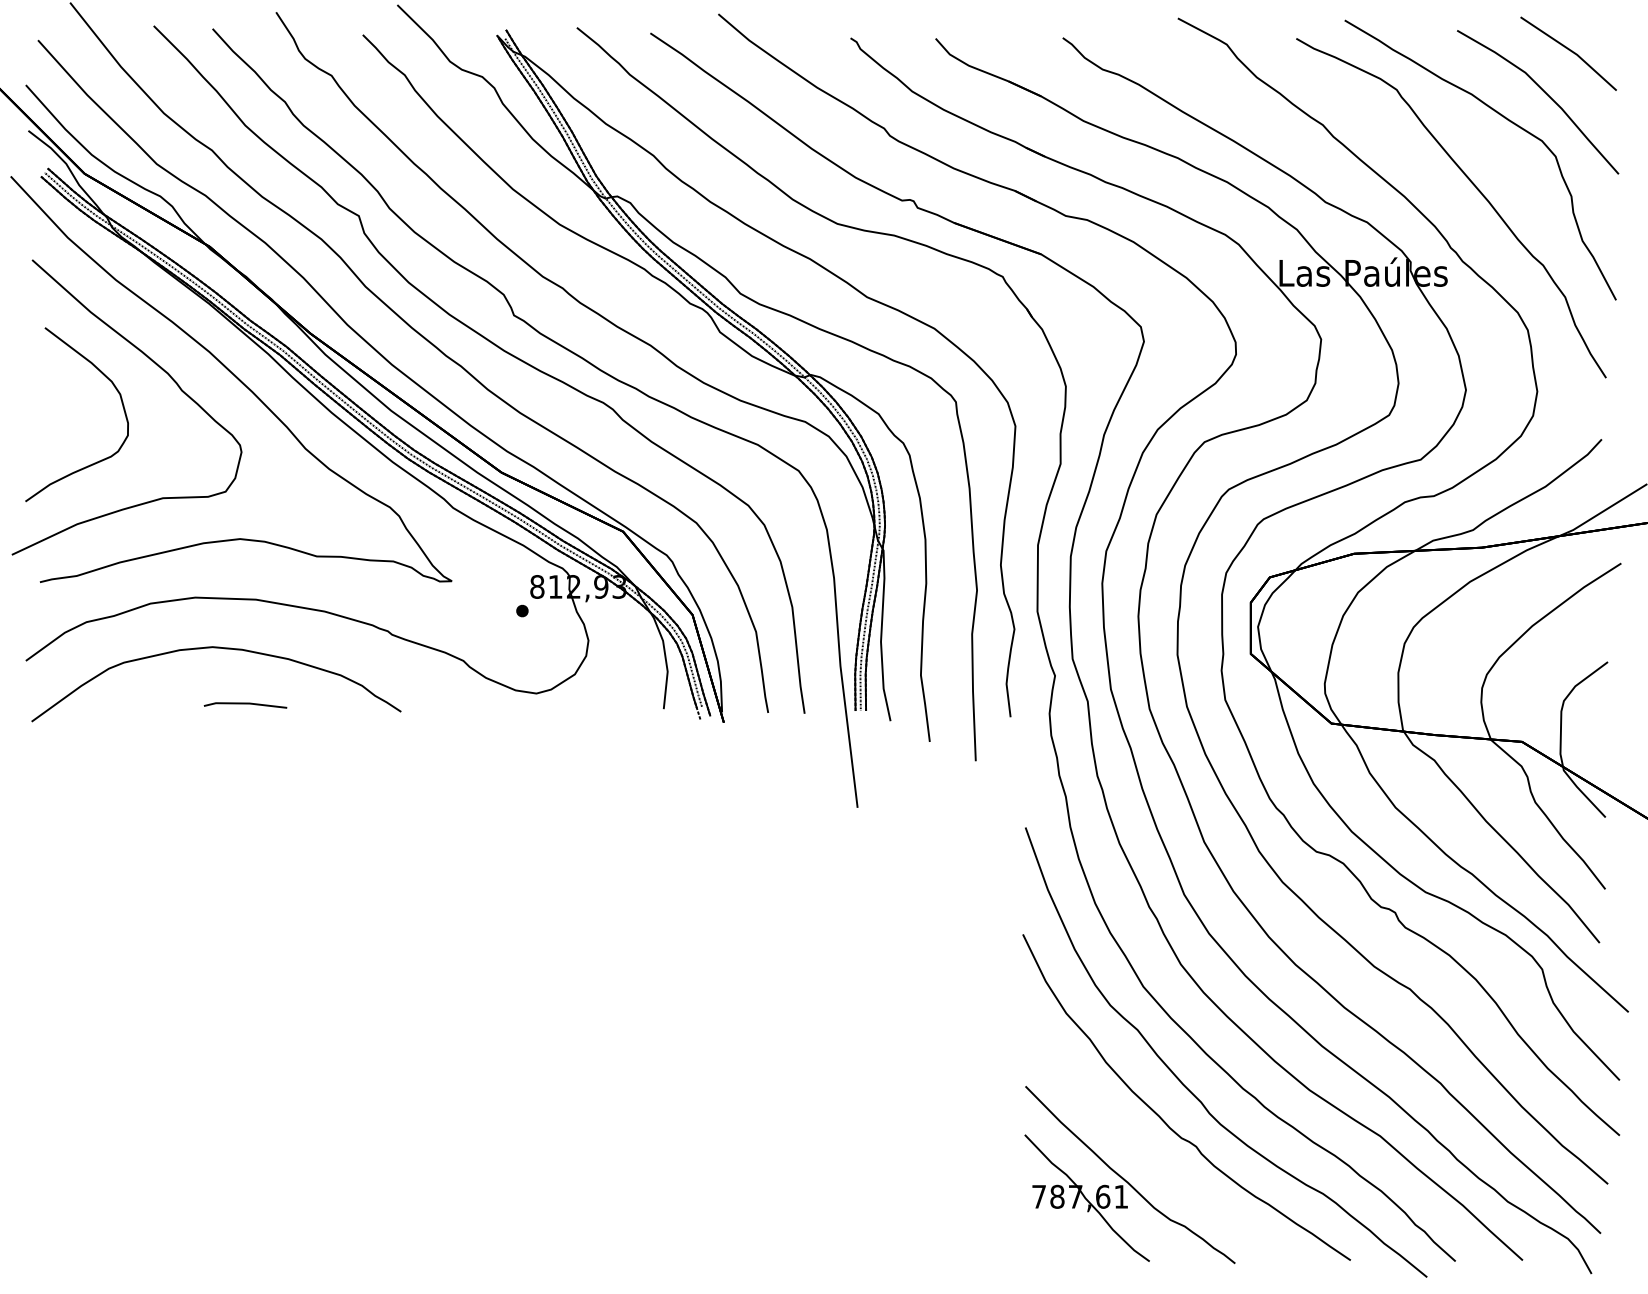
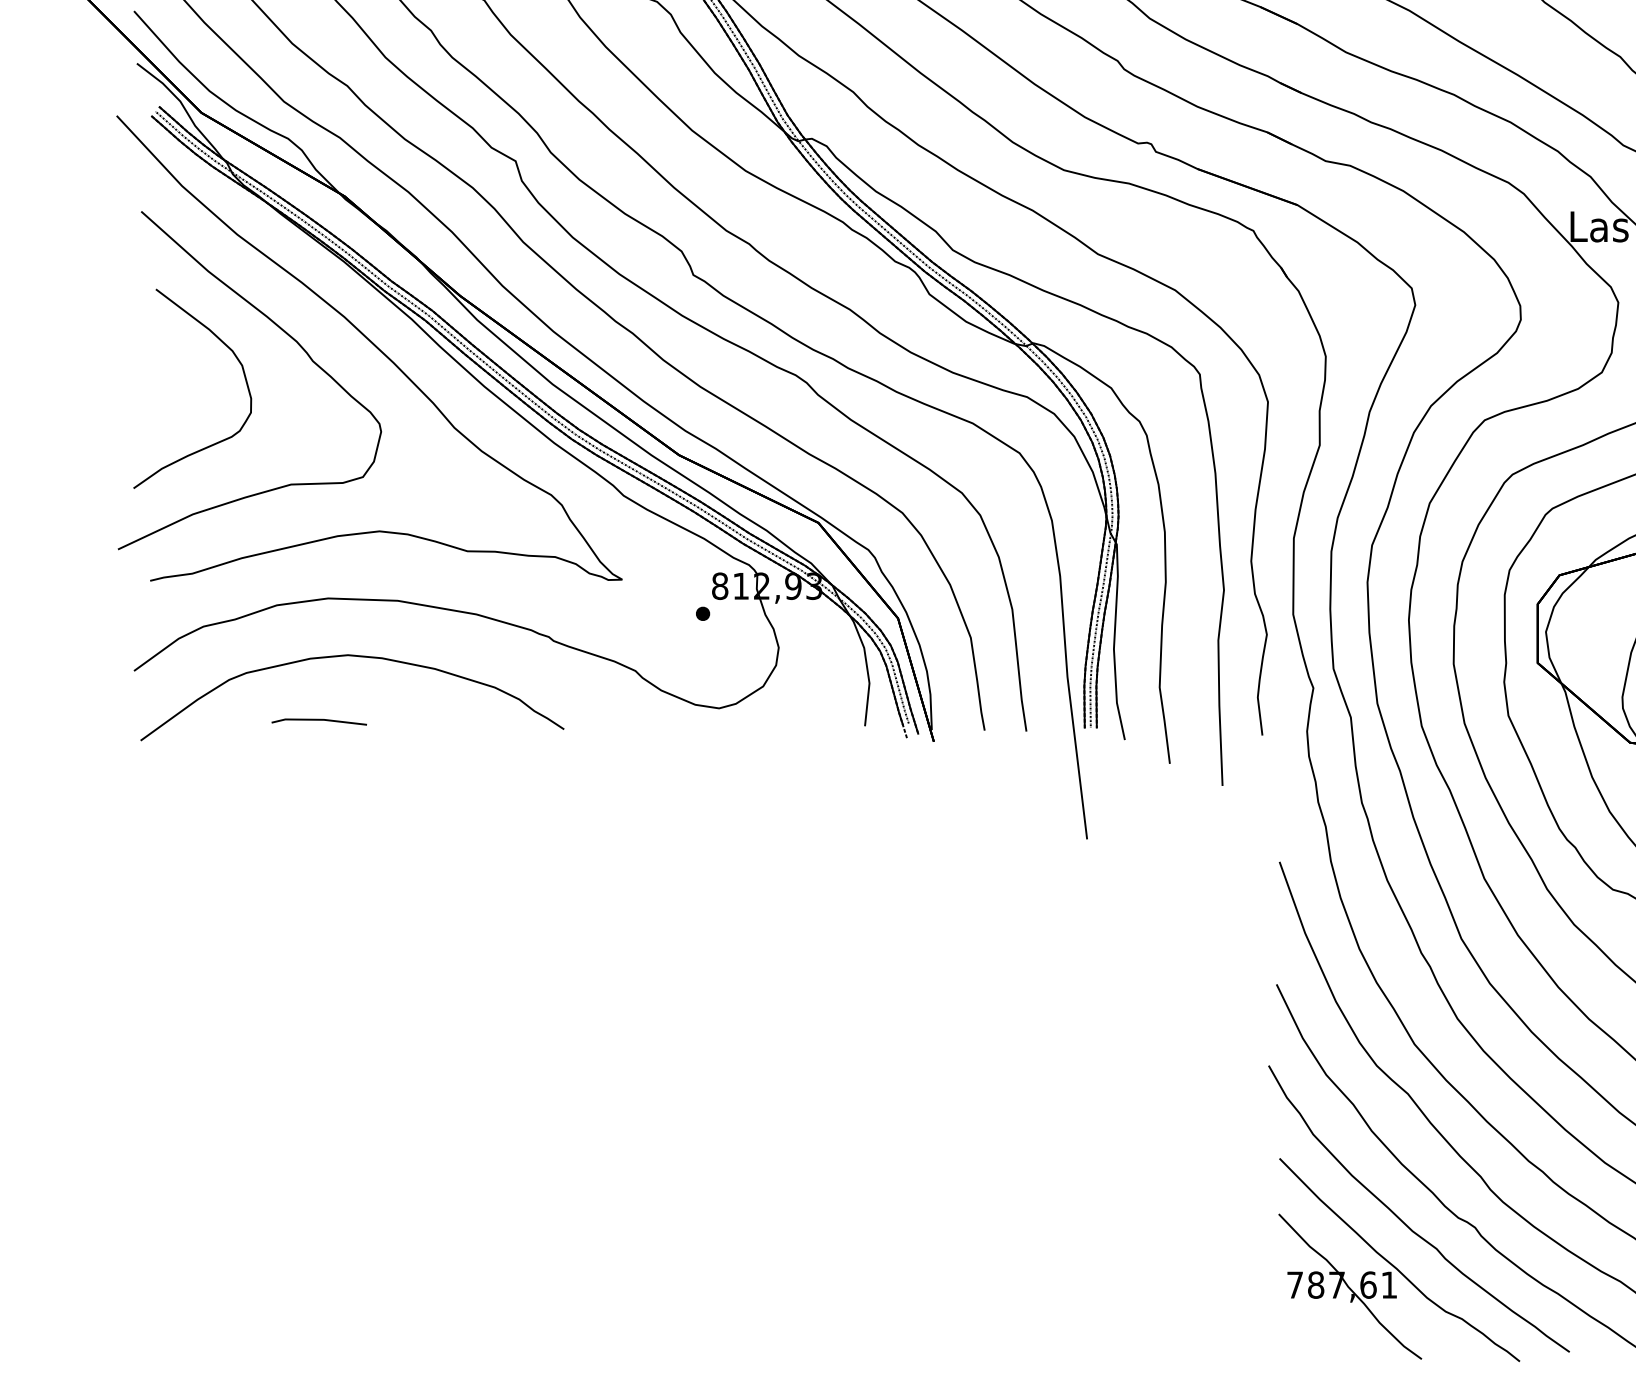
line: (245, 704) -> (319, 720), moved
curve: (1134, 1141) -> (1404, 1221), added

